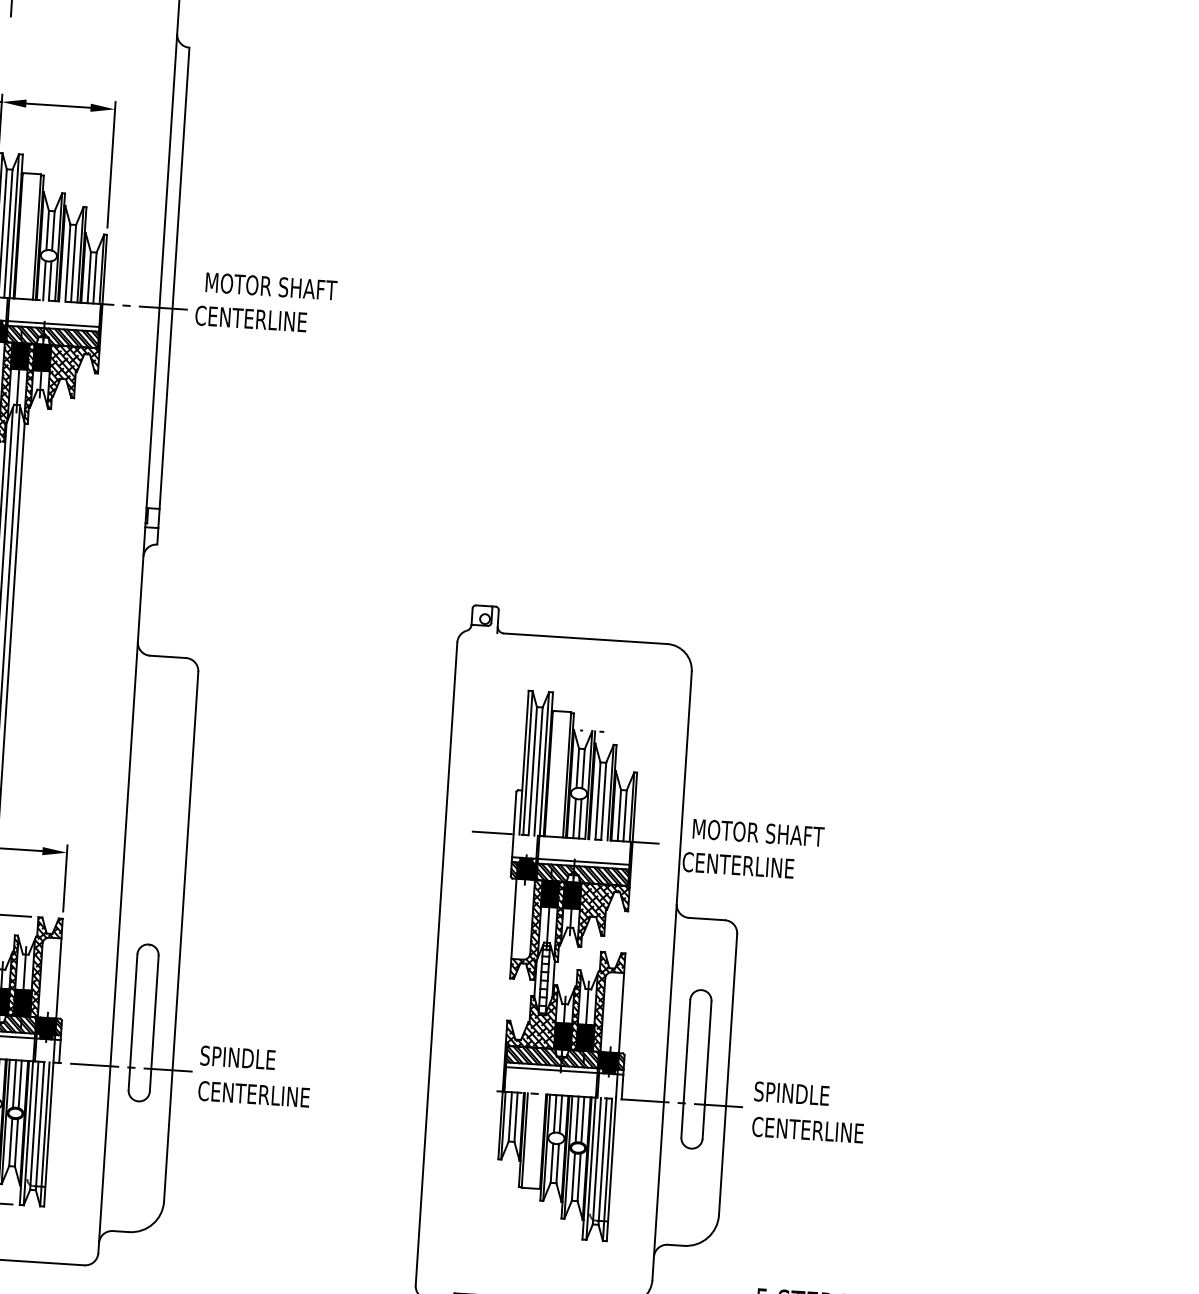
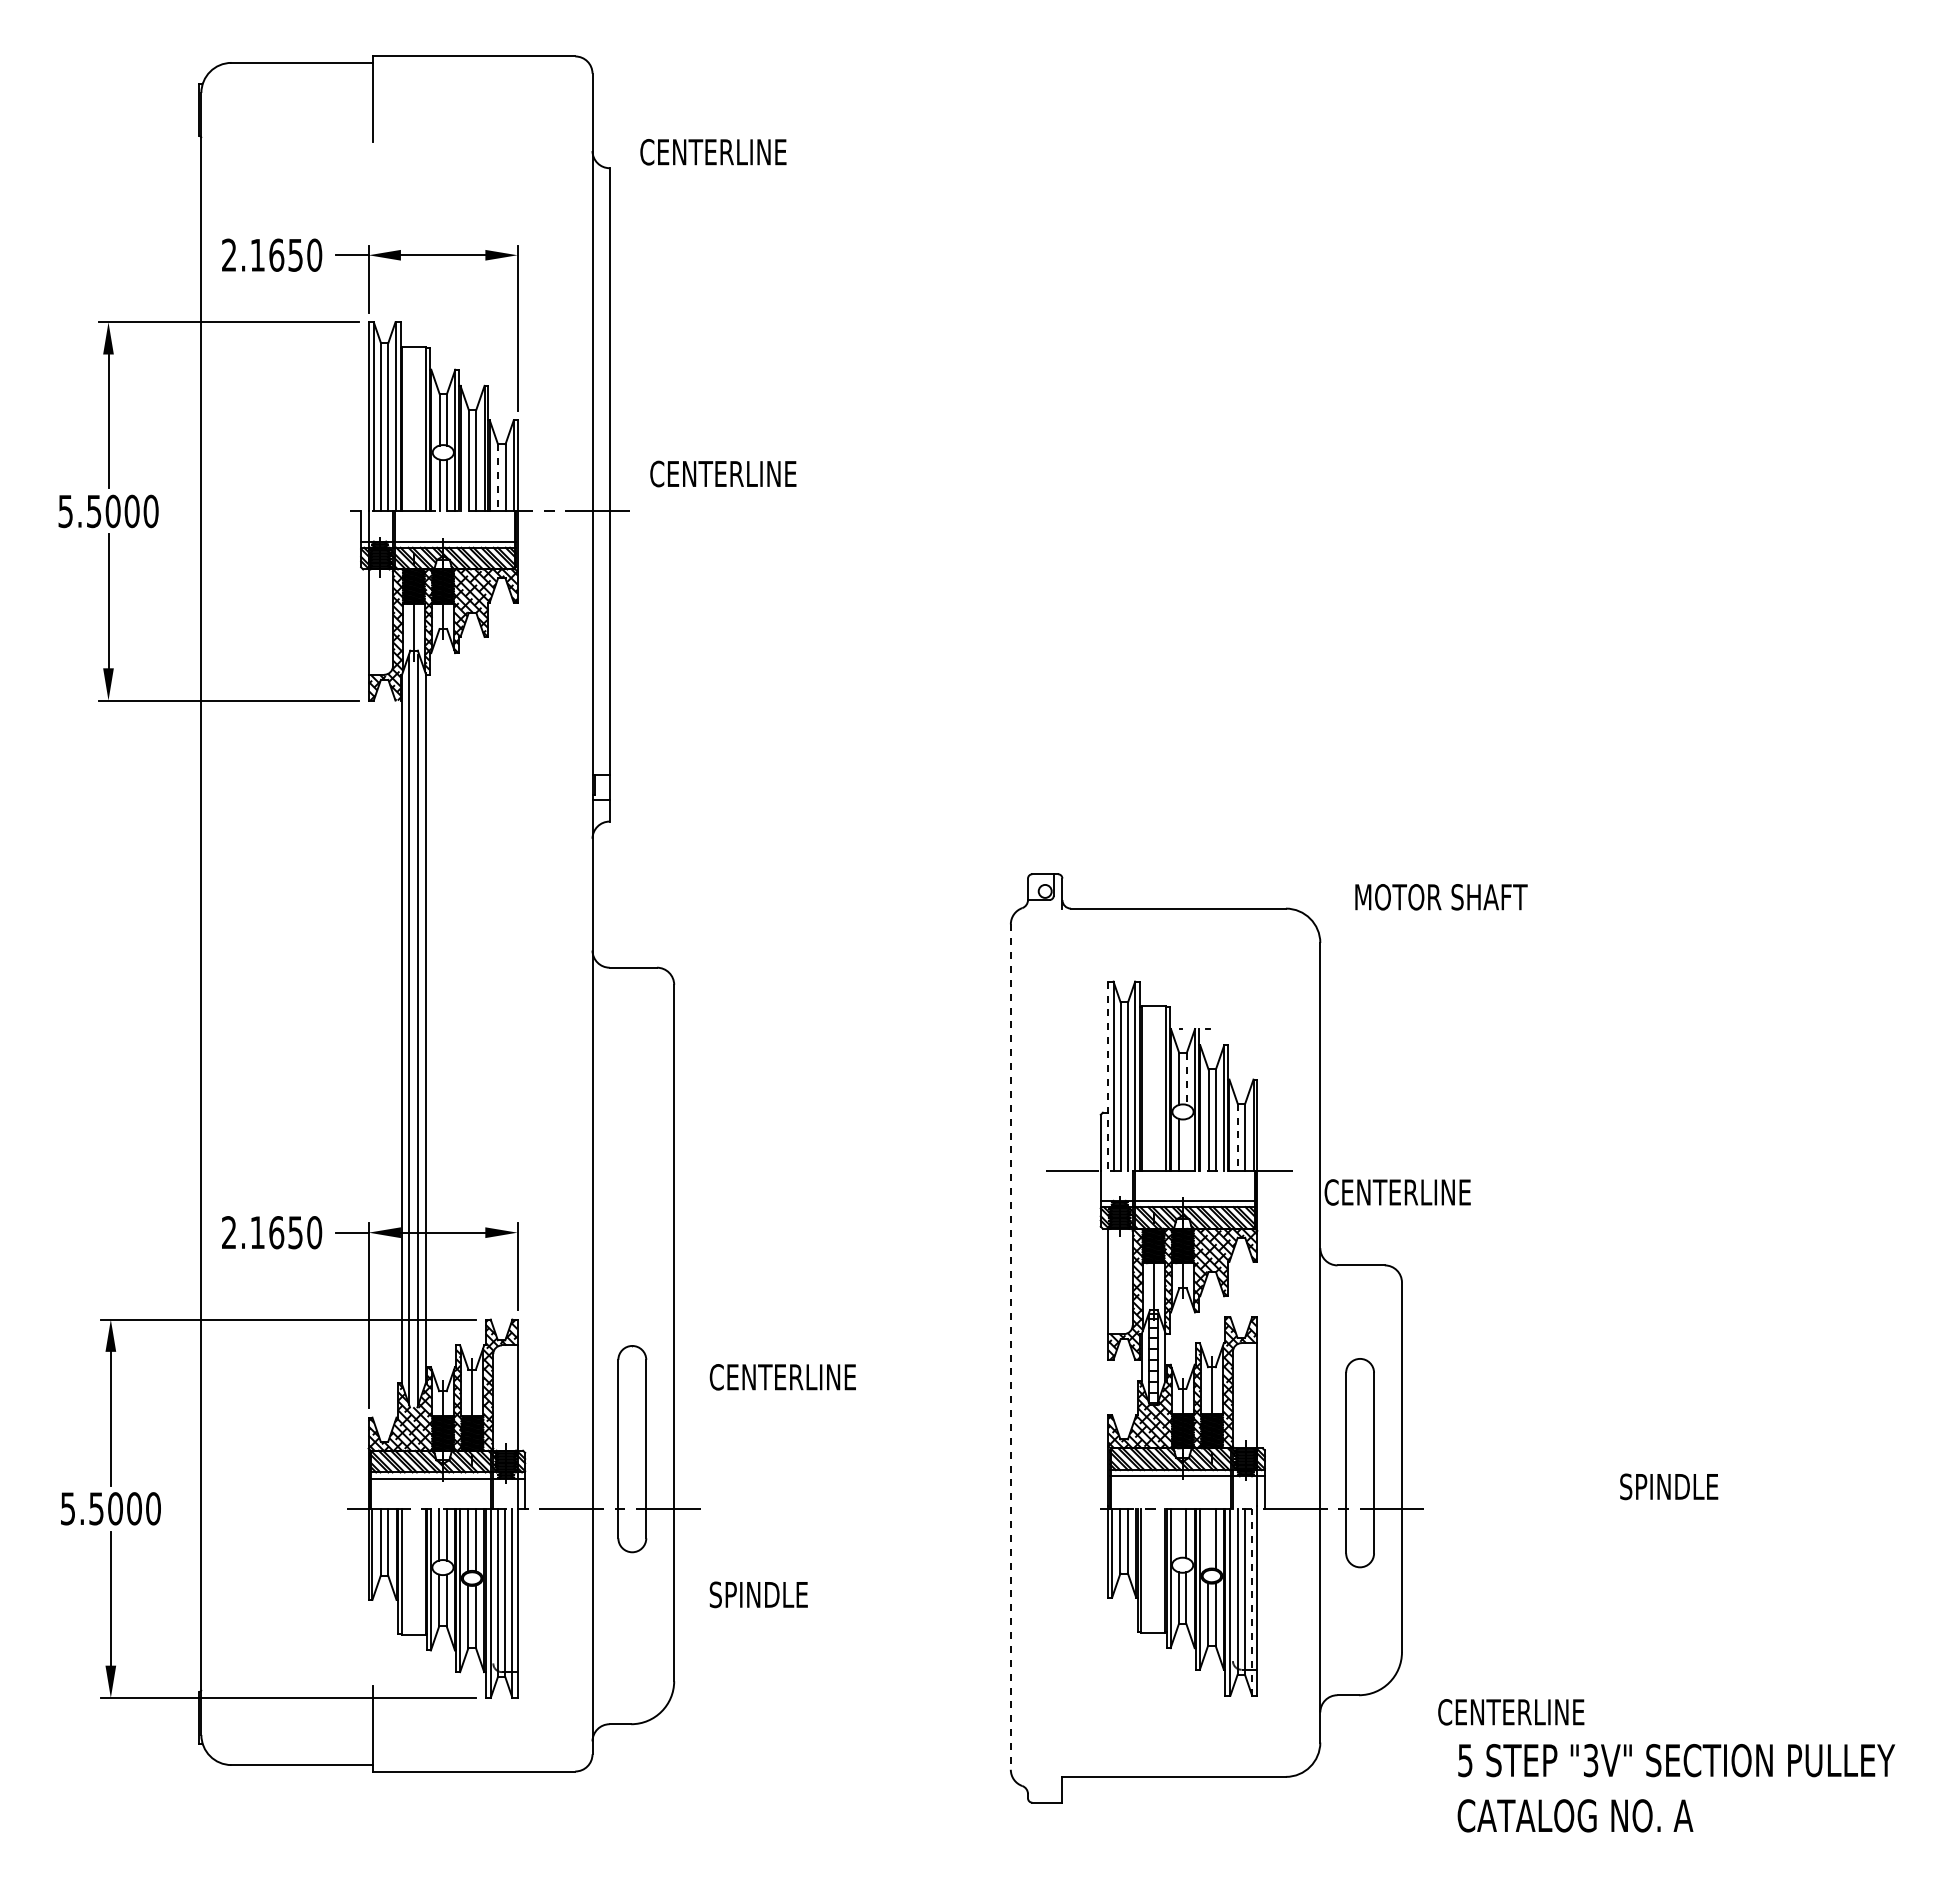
line: (89, 277) -> (498, 477), solid -> dashed
text: (270, 286) -> (736, 473), MOTOR SHAFT -> CENTERLINE
text: (251, 319) -> (713, 152), moved
line: (524, 762) -> (1108, 1076), solid -> dashed
line: (583, 769) -> (1186, 1079), solid -> dashed
line: (619, 815) -> (1237, 1137), solid -> dashed
line: (580, 818) -> (1186, 1144), removed
text: (758, 833) -> (1441, 897), moved
line: (436, 964) -> (1010, 1347), solid -> dashed
text: (237, 1057) -> (758, 1594), moved
text: (792, 1093) -> (1669, 1486), moved
text: (253, 1094) -> (782, 1377), moved
line: (554, 1113) -> (1178, 1533), removed
line: (577, 1119) -> (1208, 1538), removed
text: (808, 1130) -> (1511, 1712), moved
line: (607, 1169) -> (1252, 1601), solid -> dashed

